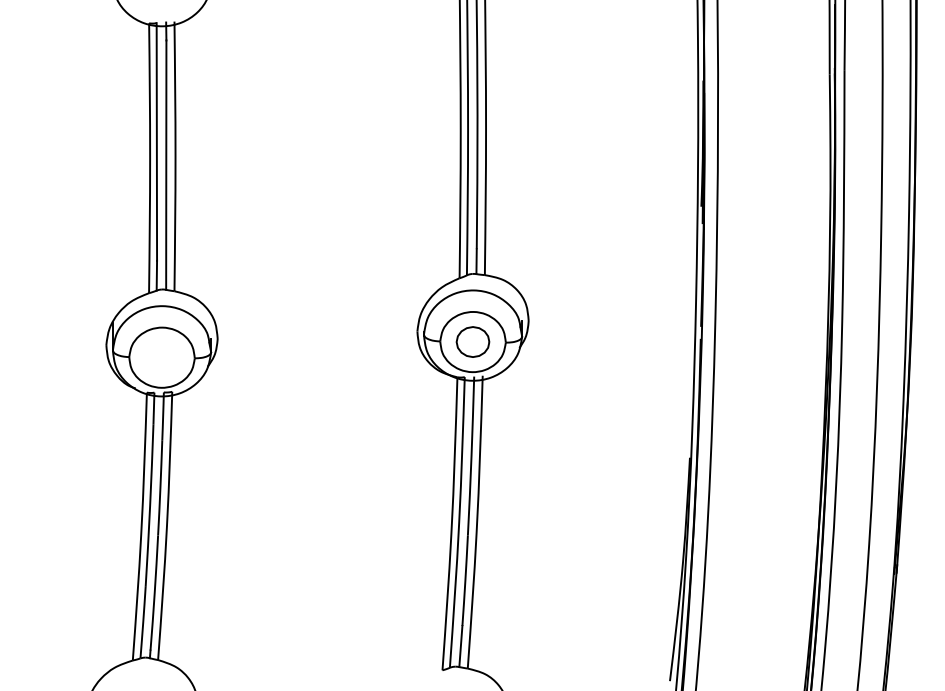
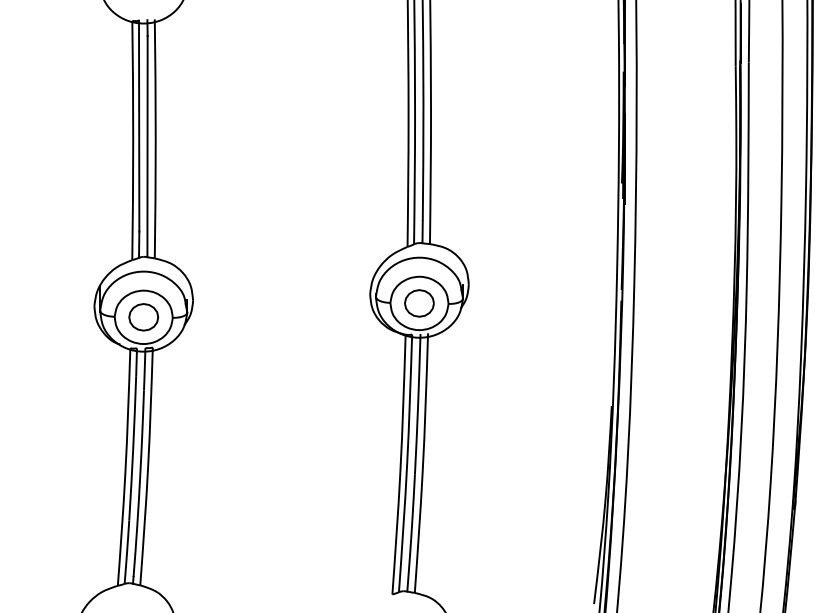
part: (161, 357) -> (143, 317), added

